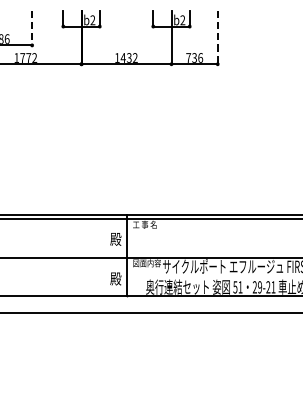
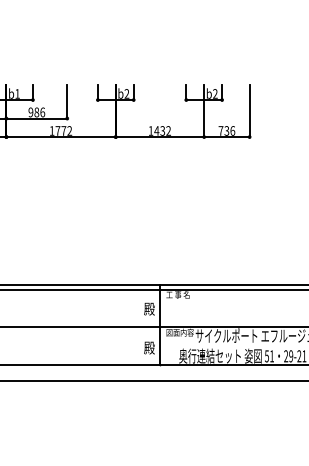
line: (32, 29) -> (67, 102), dashed -> solid
line: (217, 38) -> (249, 111), dashed -> solid

